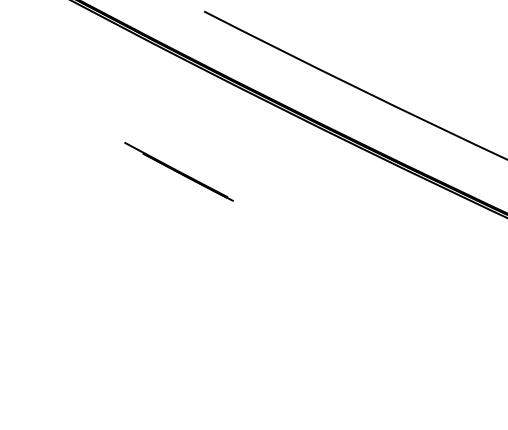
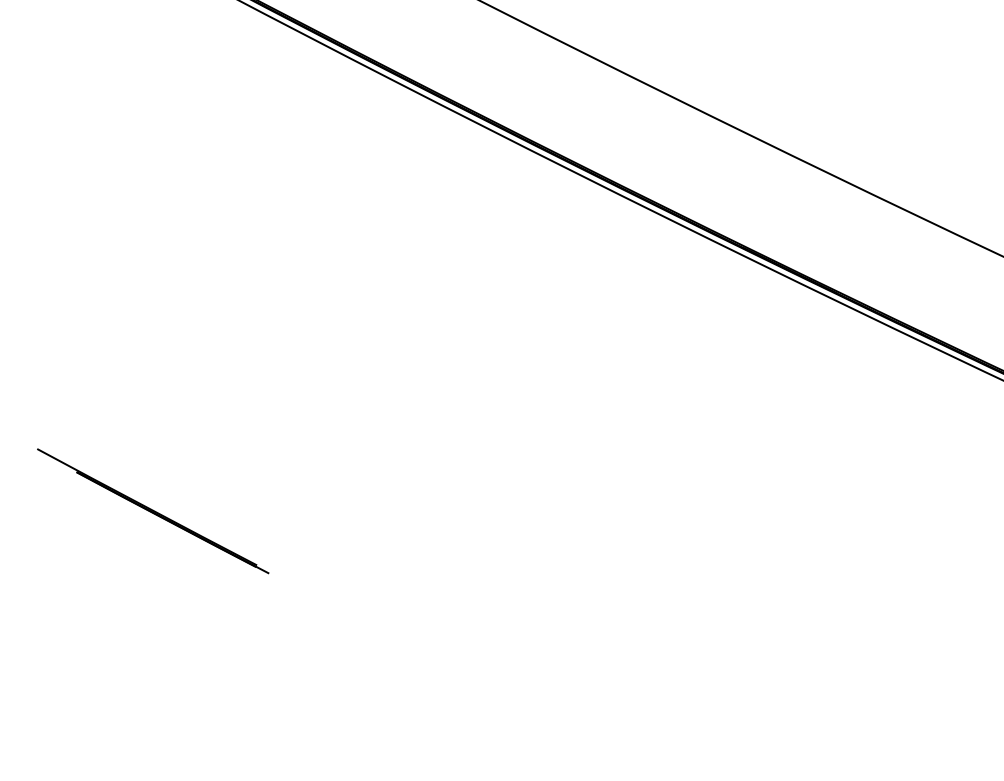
line: (178, 171) -> (152, 510), moved

